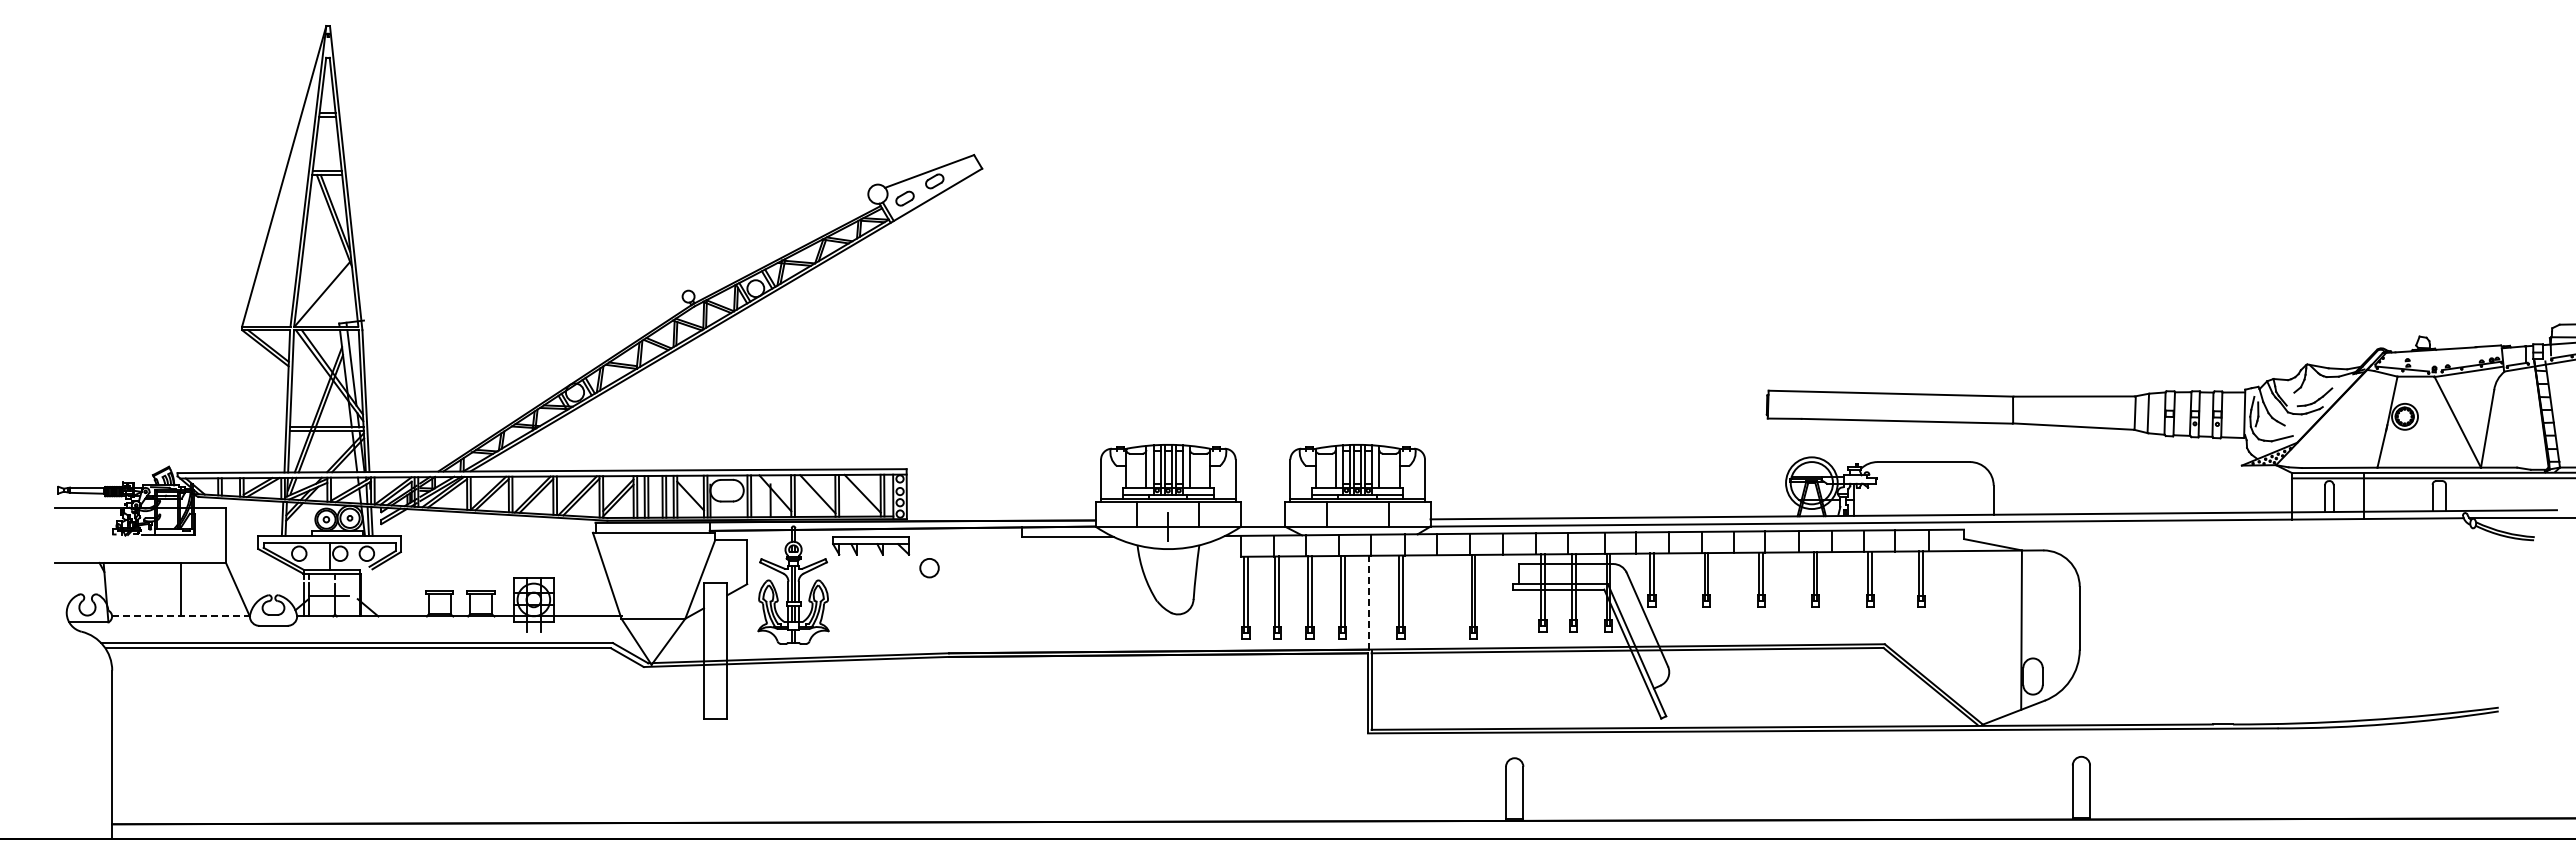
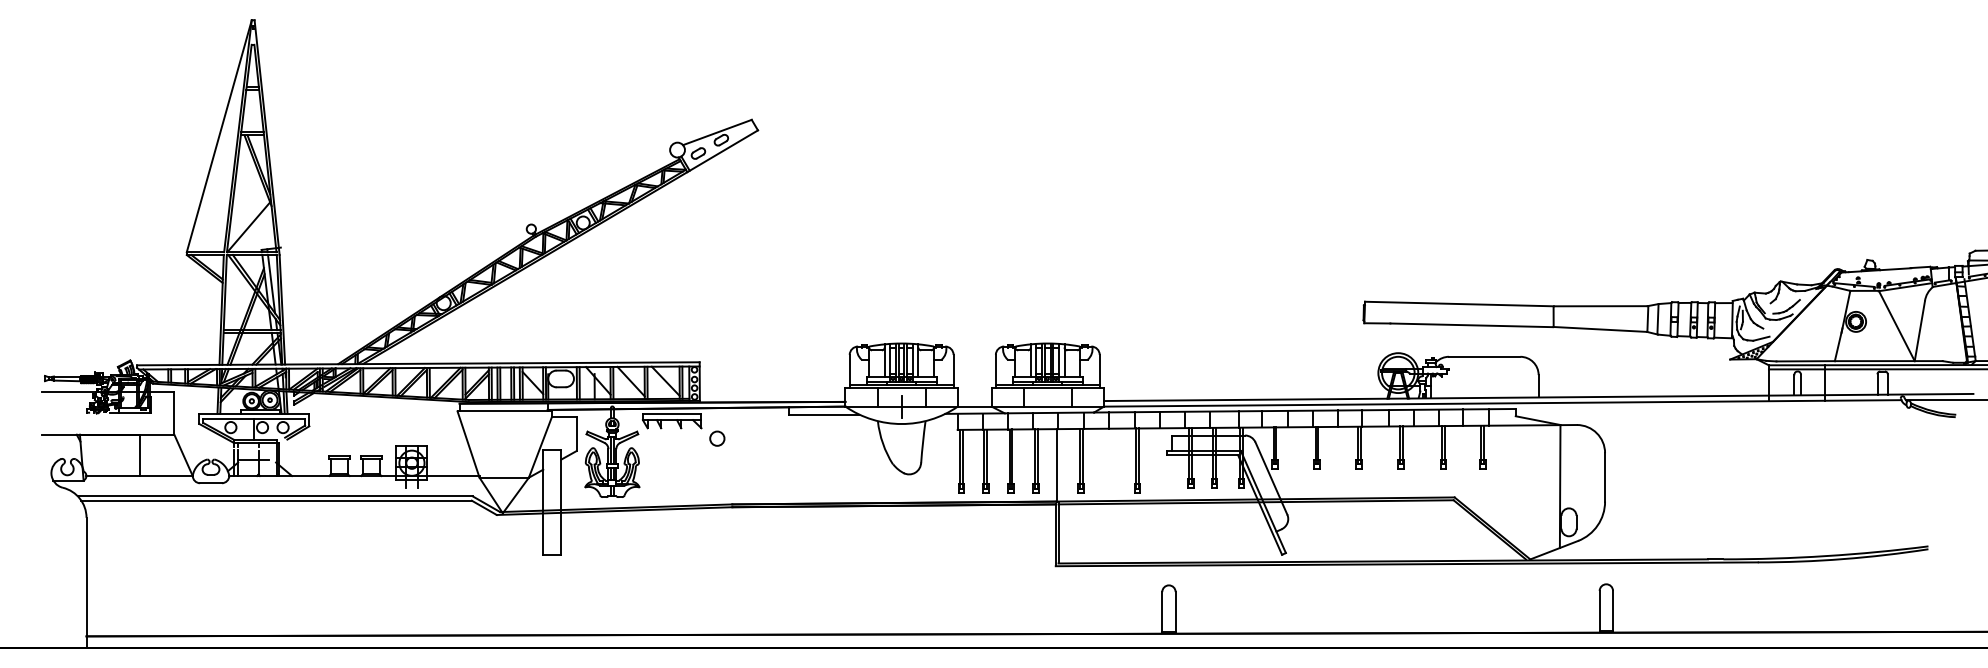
line: (1369, 602) -> (1056, 465), dashed -> solid
line: (180, 616) -> (139, 476), dashed -> solid

